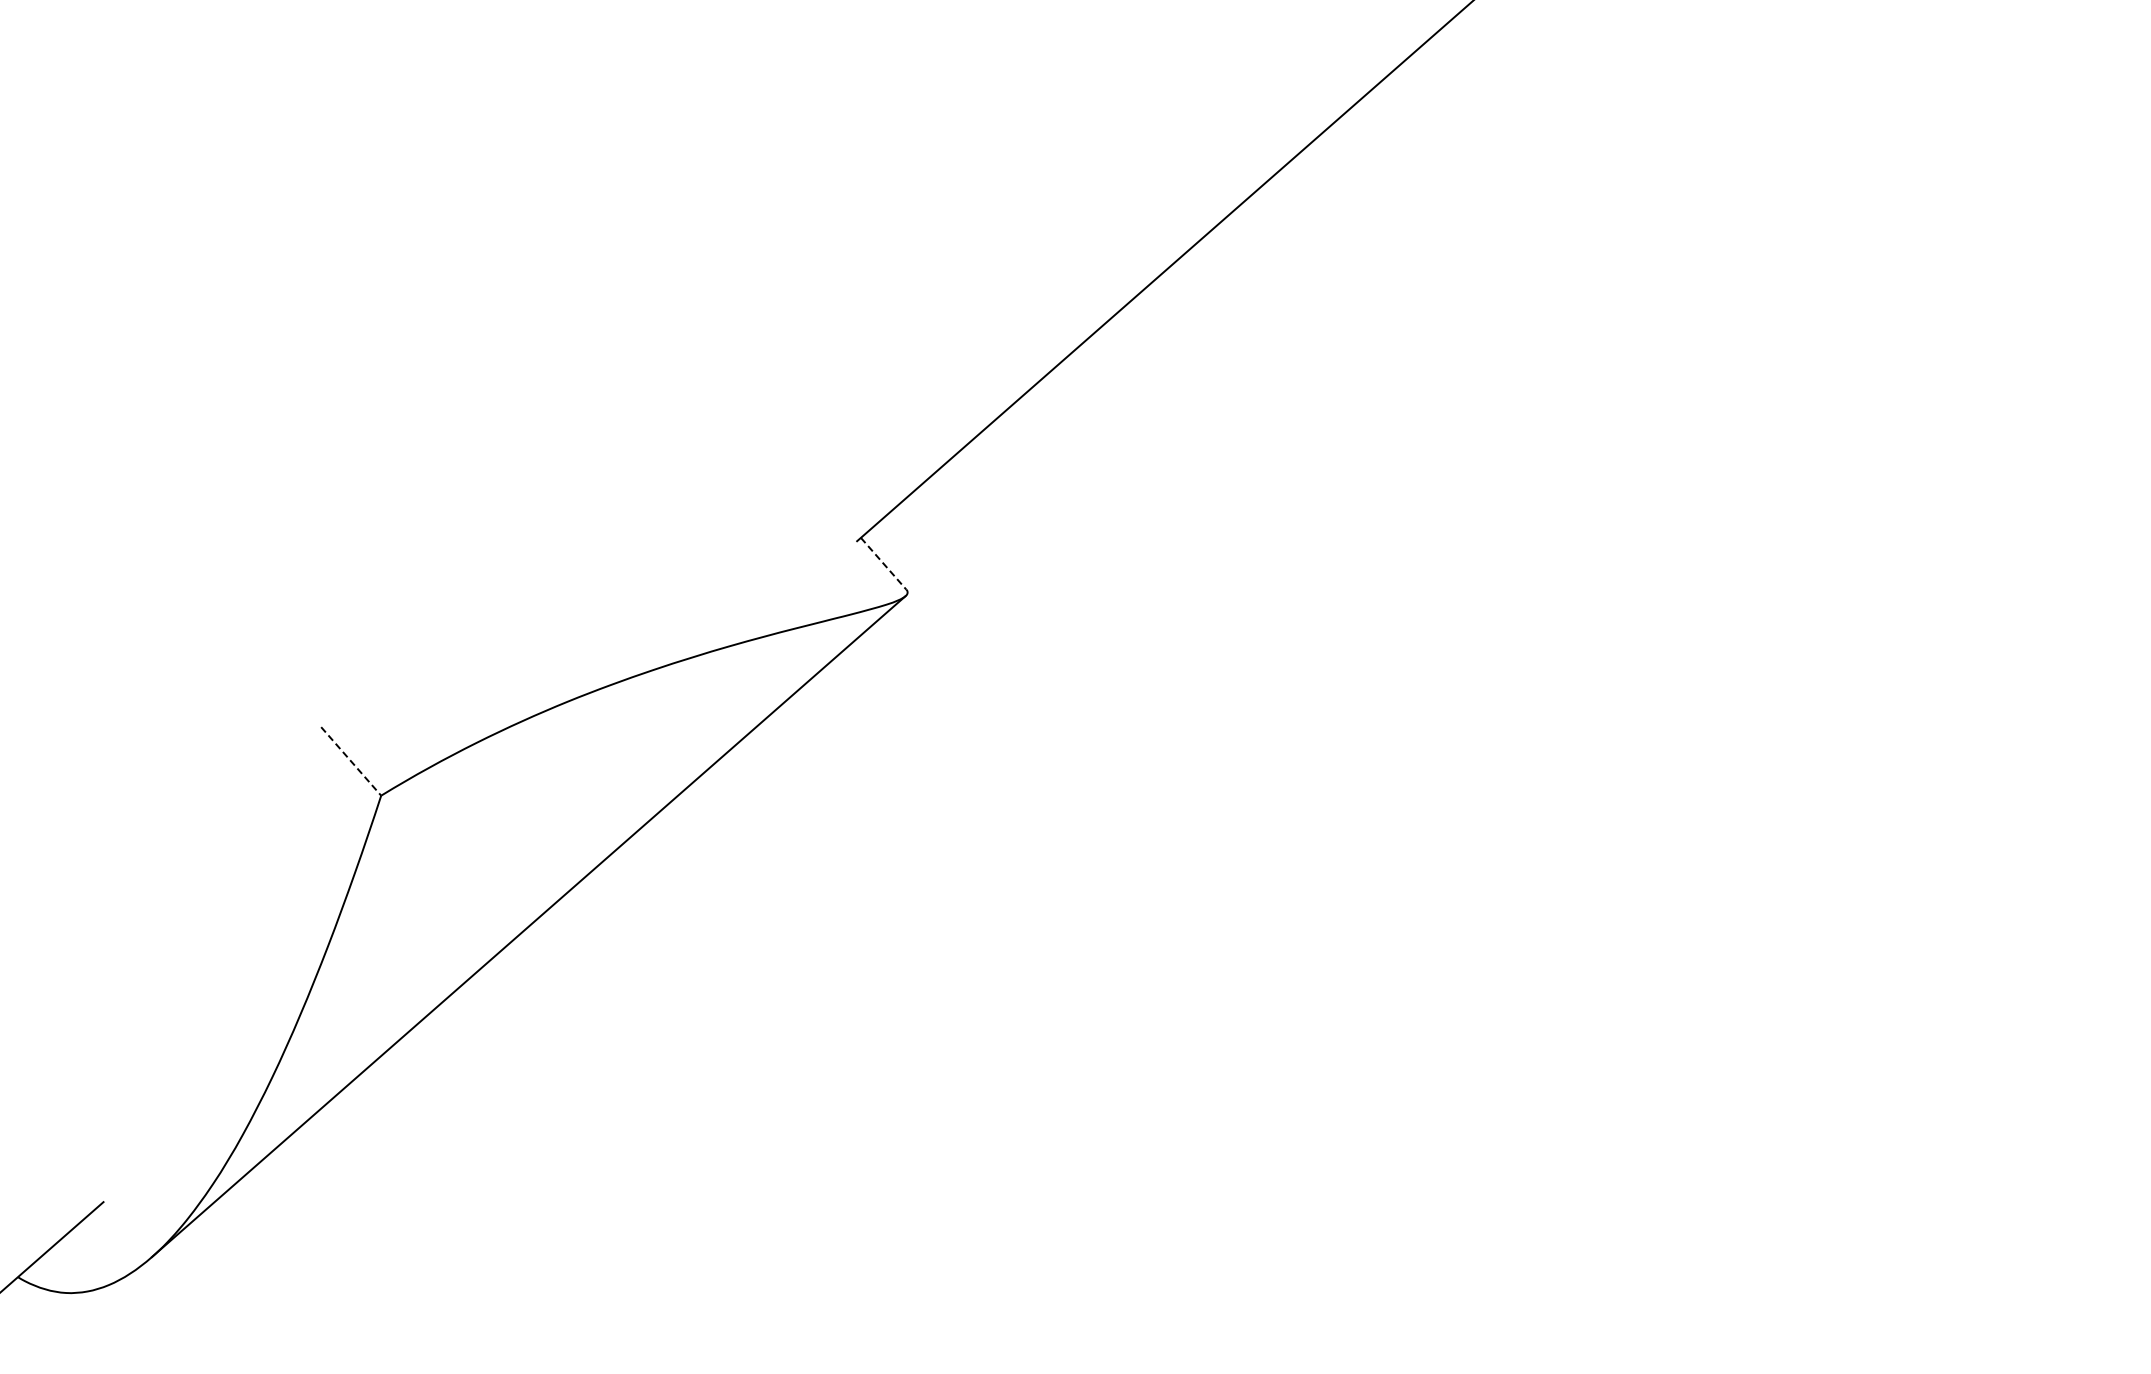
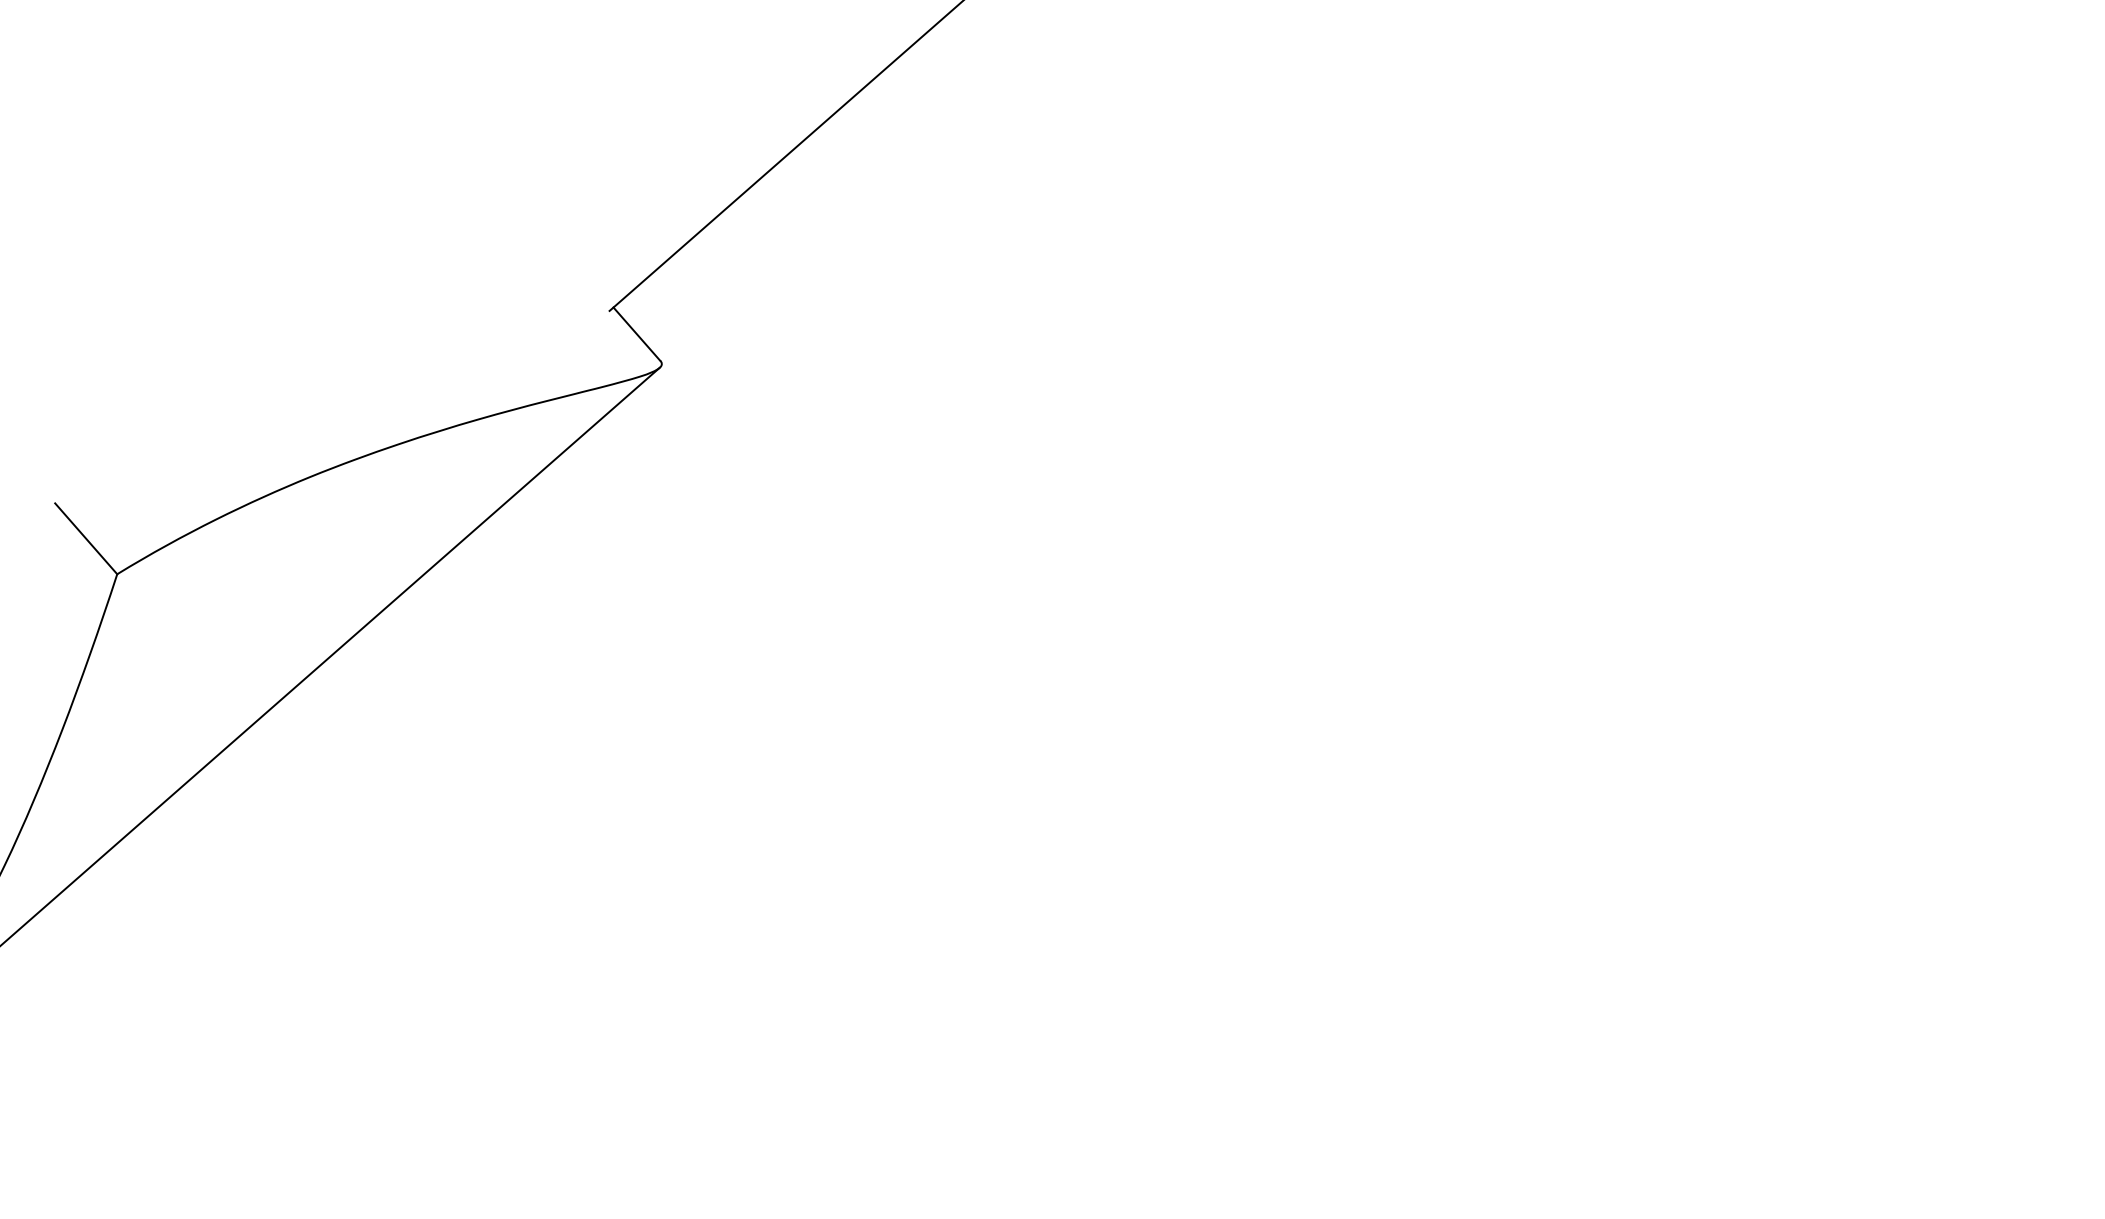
line: (883, 564) -> (636, 335), dashed -> solid
line: (351, 761) -> (86, 538), dashed -> solid

